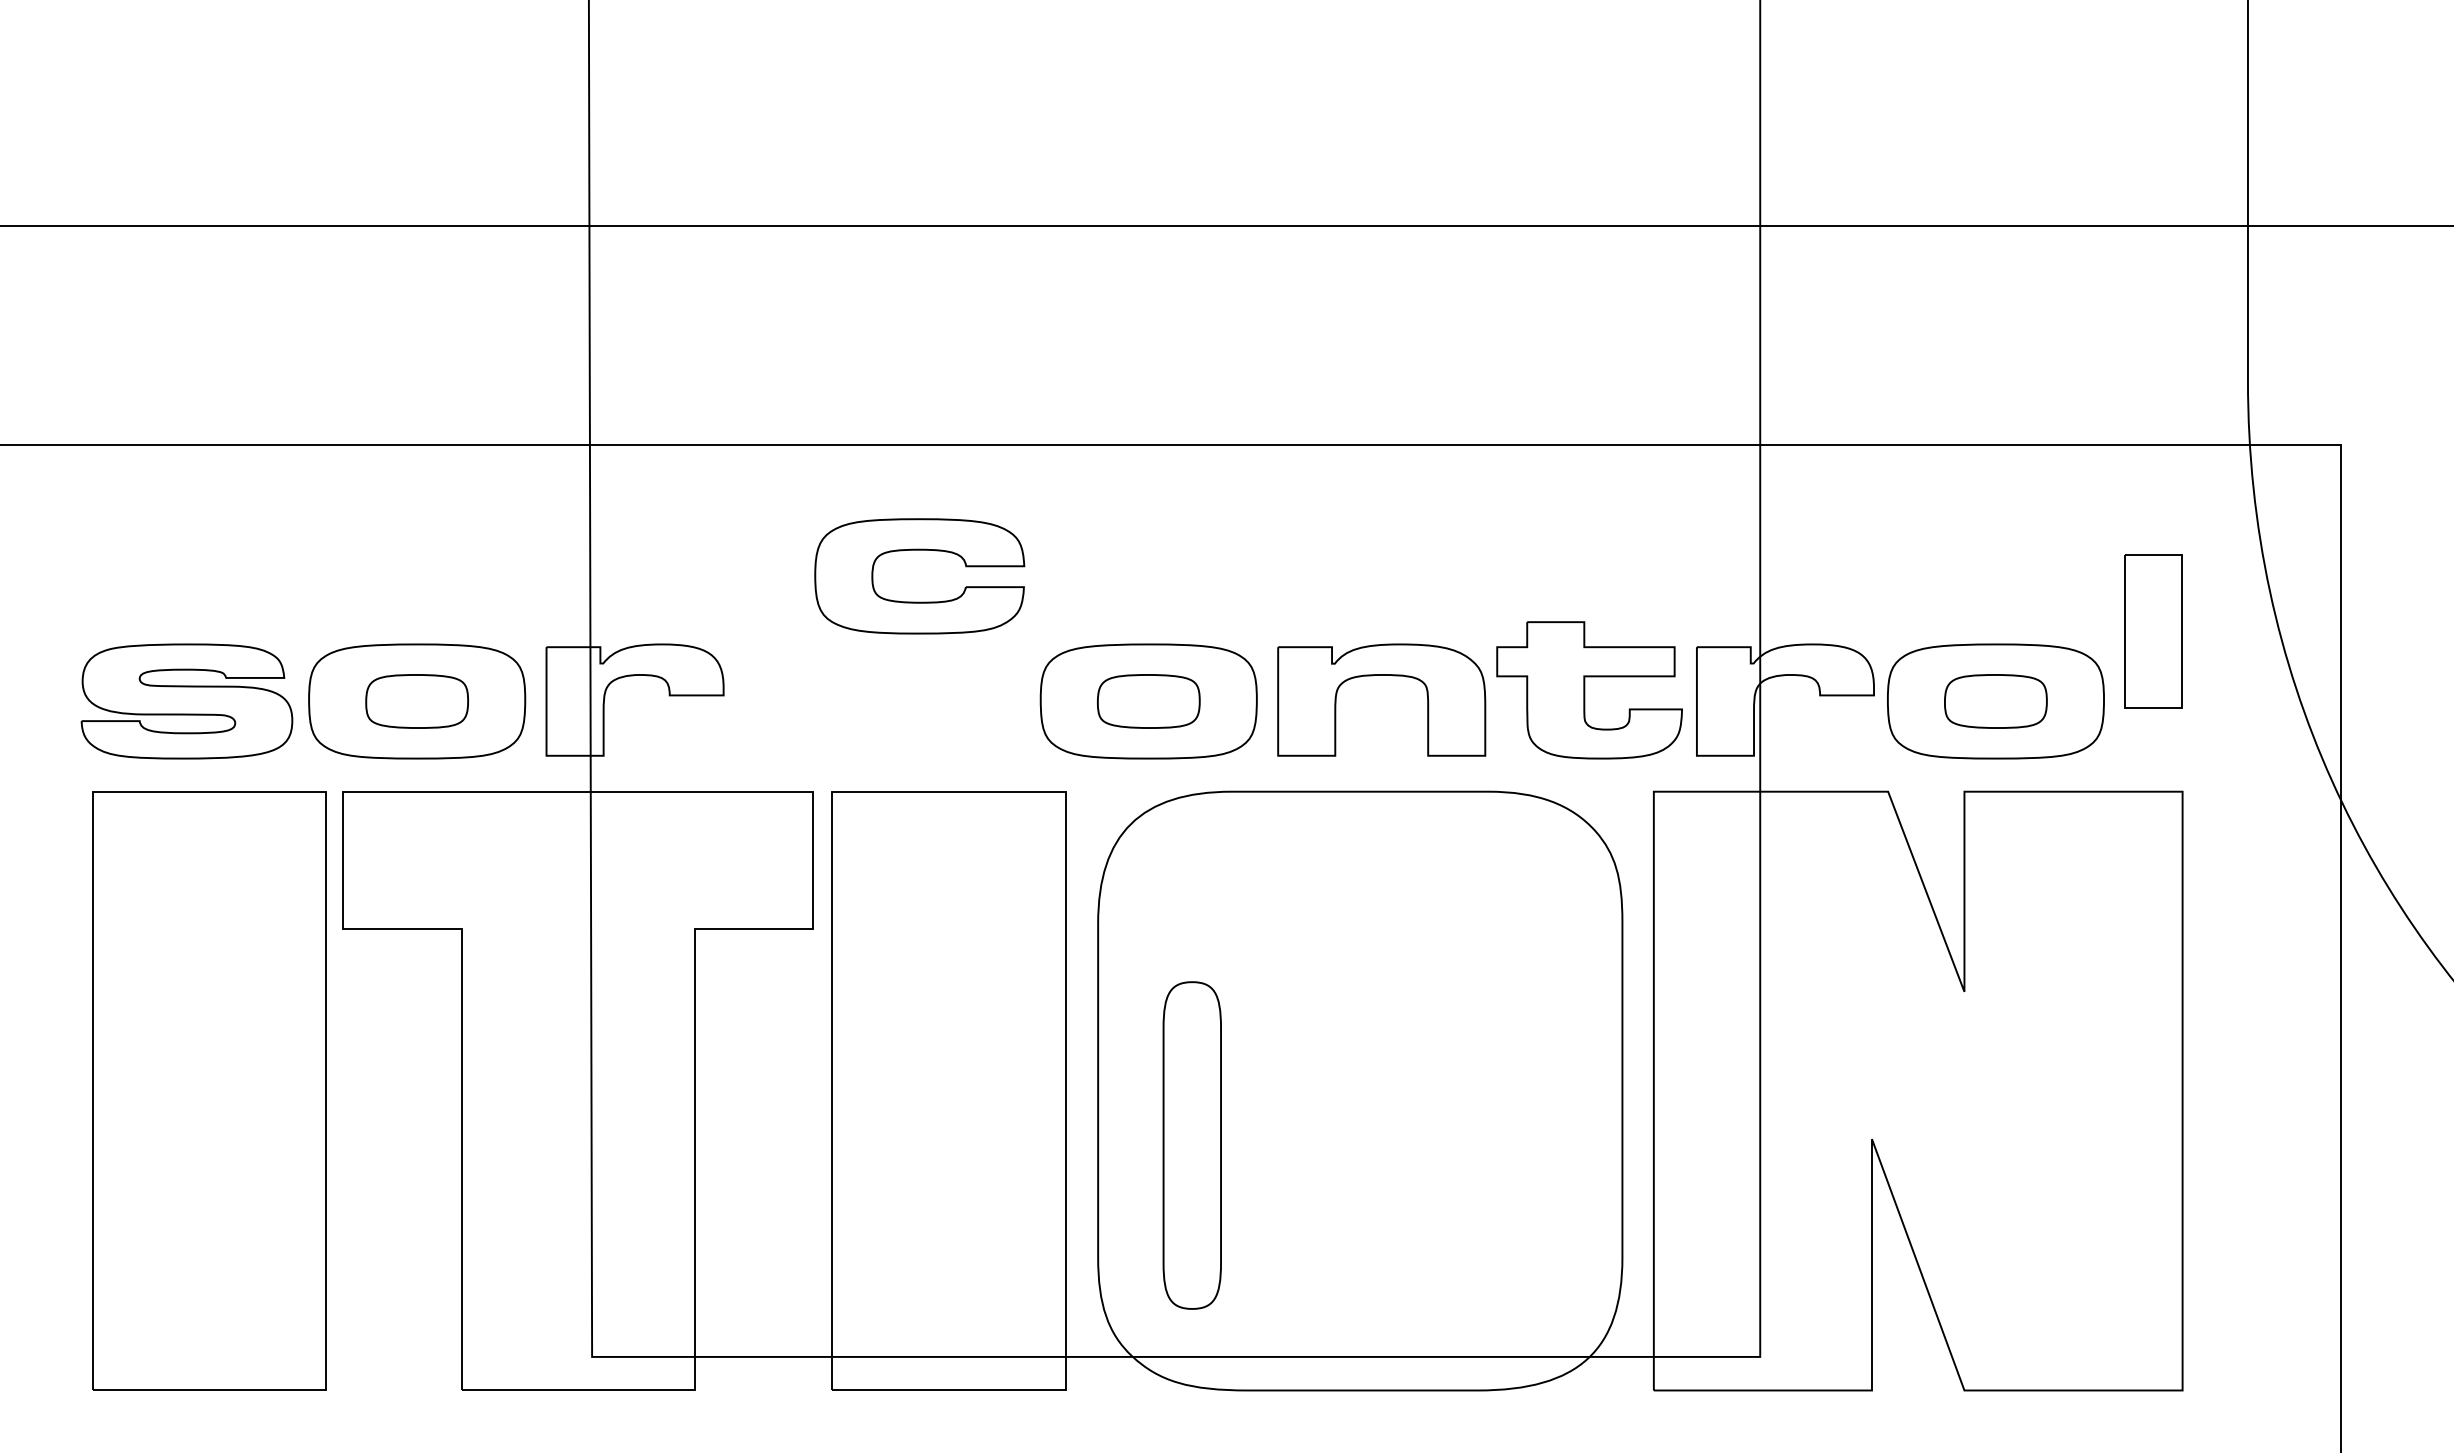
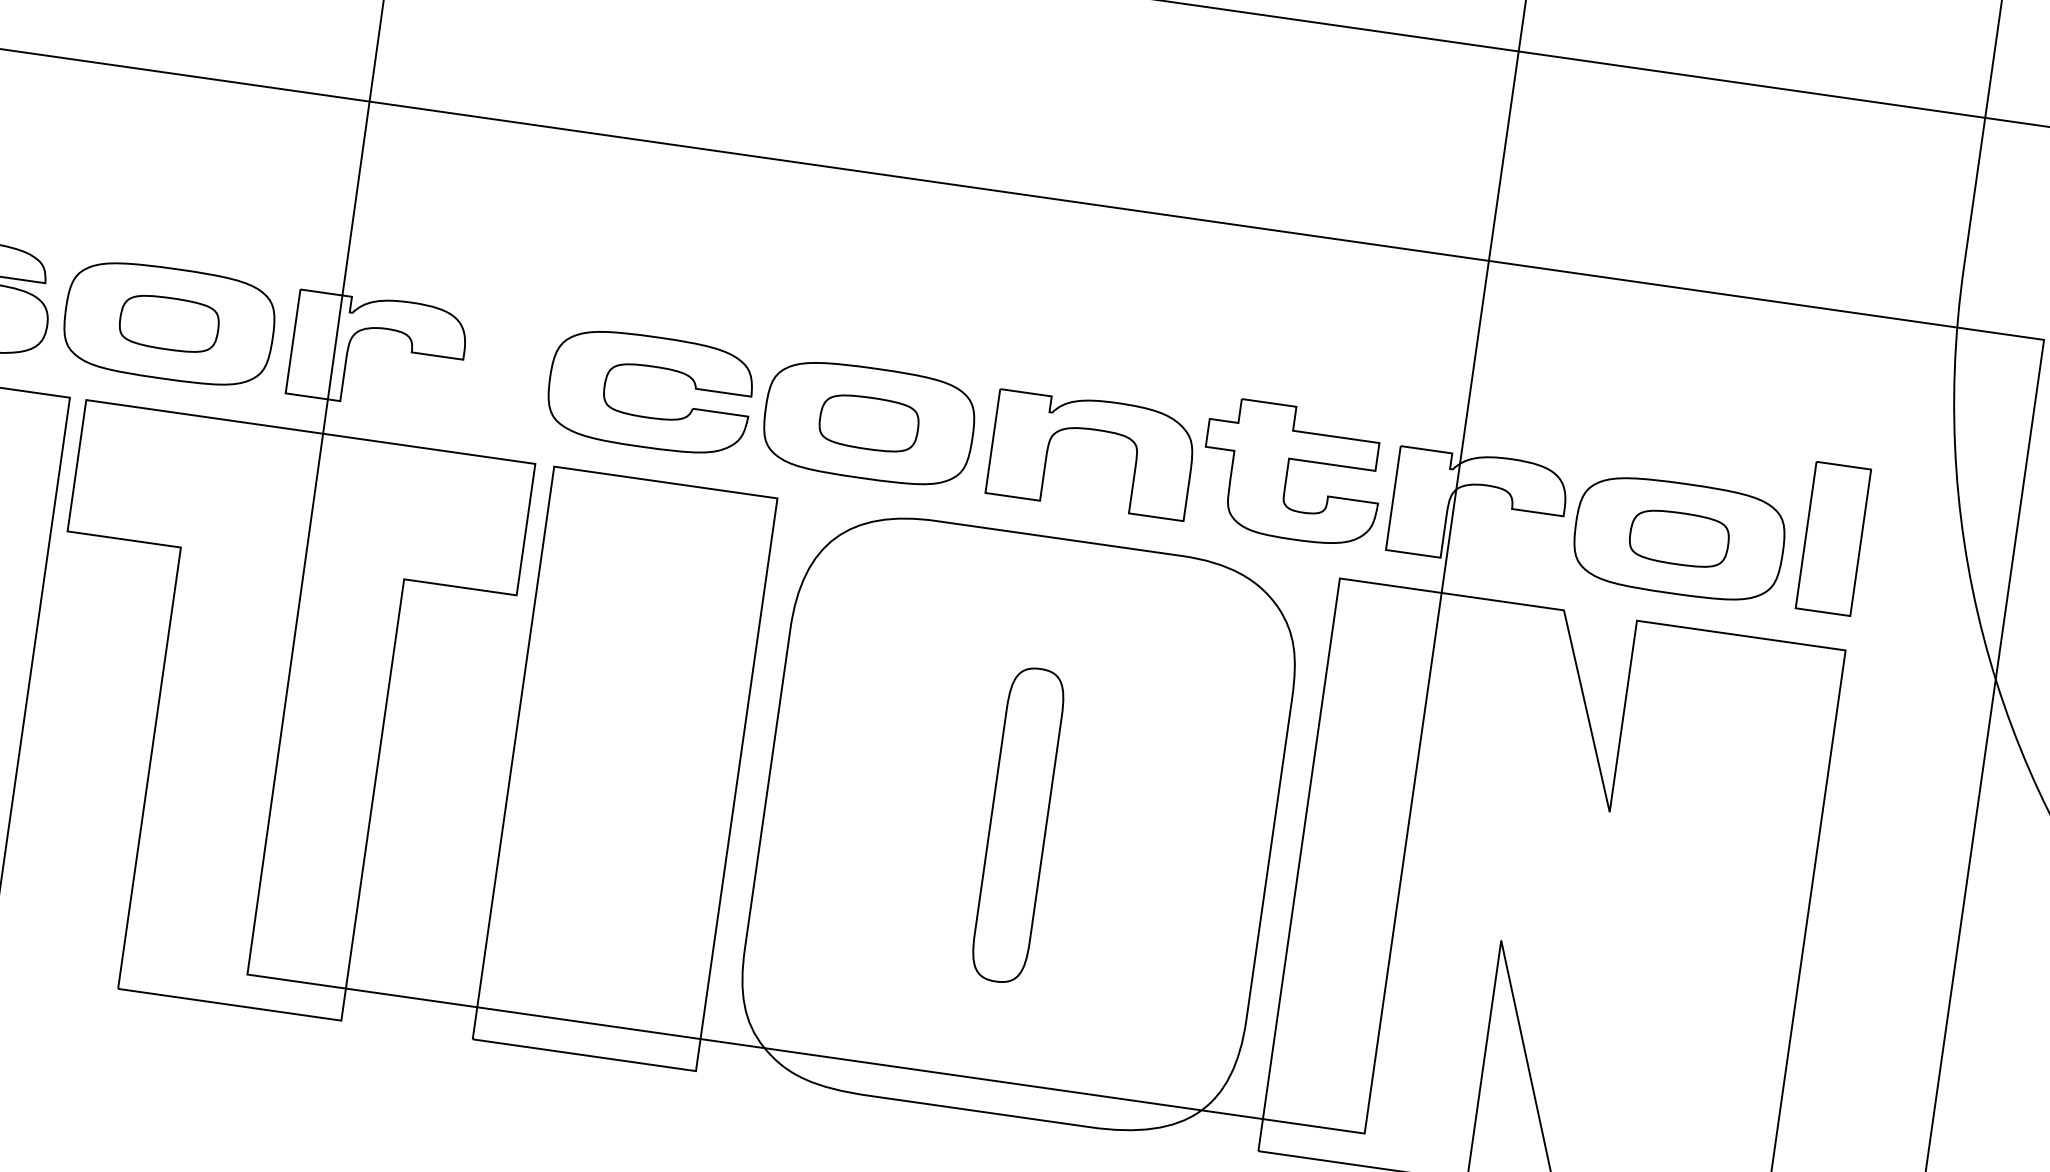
part: (919, 601) -> (646, 416), moved
part: (2153, 631) -> (1833, 539), moved
part: (1191, 1145) -> (1017, 825), moved

